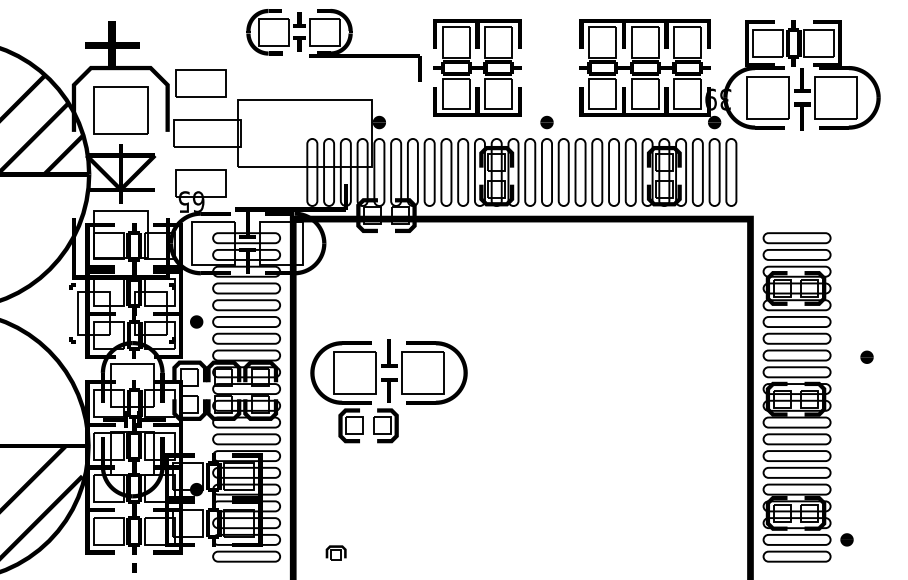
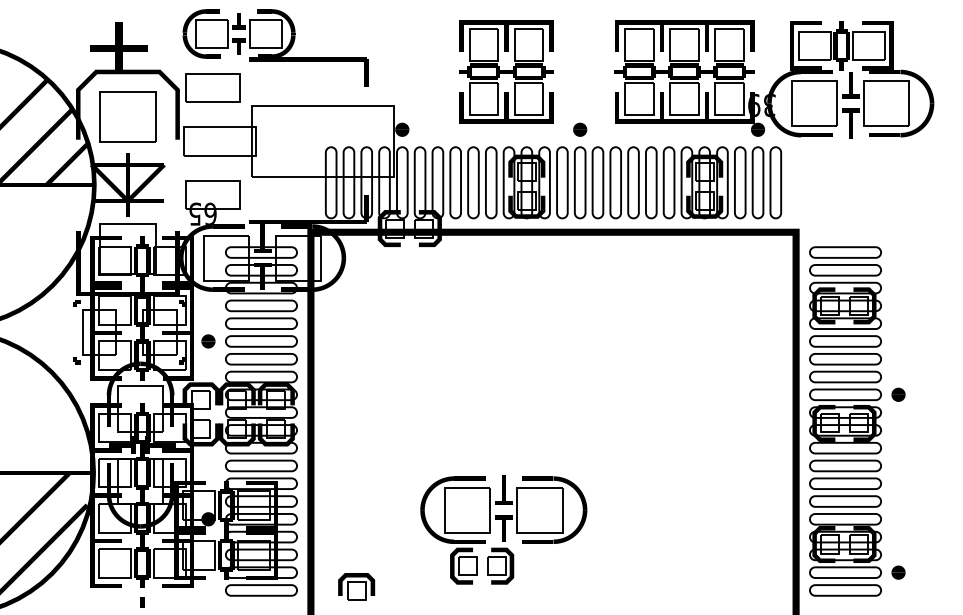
part: (333, 45) -> (275, 48), moved
part: (866, 356) -> (897, 393), moved
part: (388, 391) -> (503, 529), moved
part: (335, 552) -> (355, 586), size x1.67

